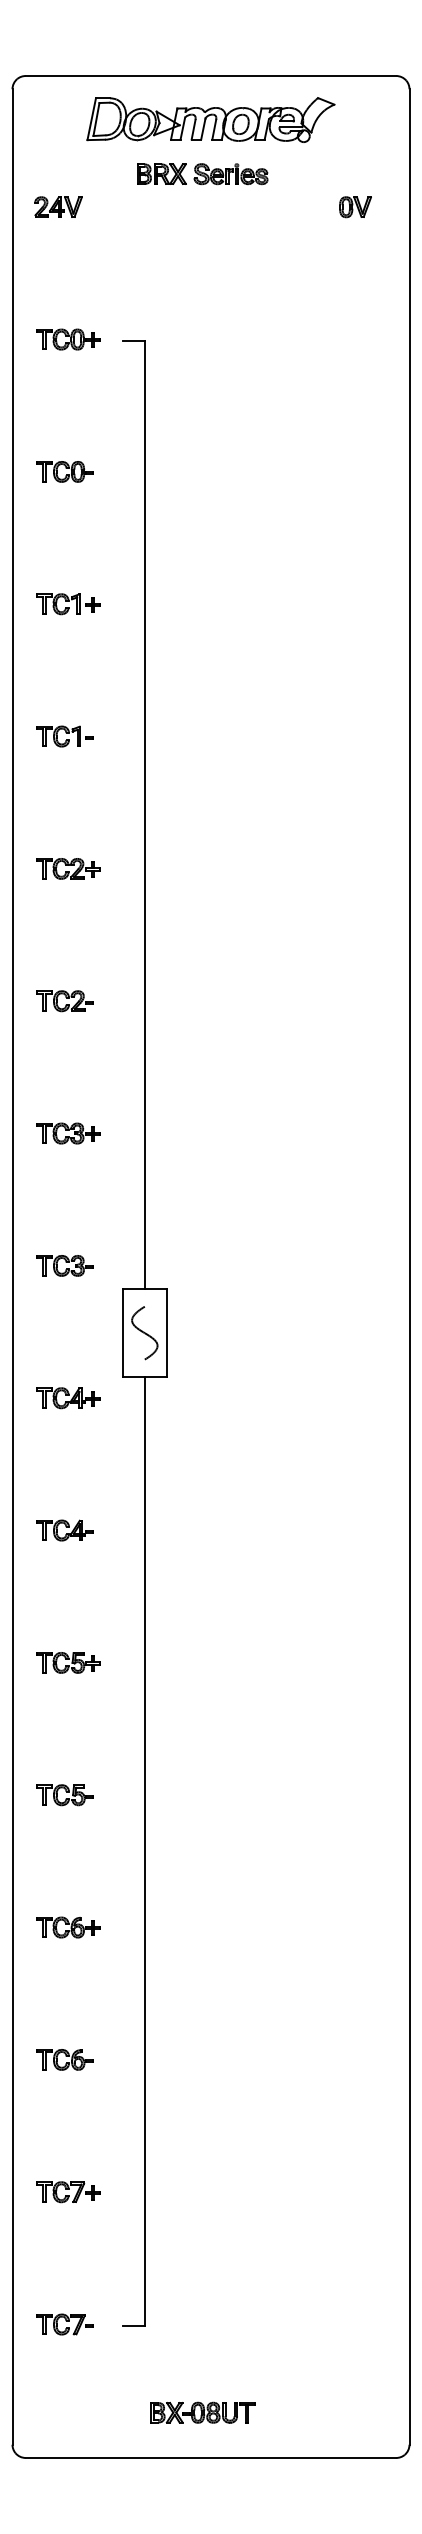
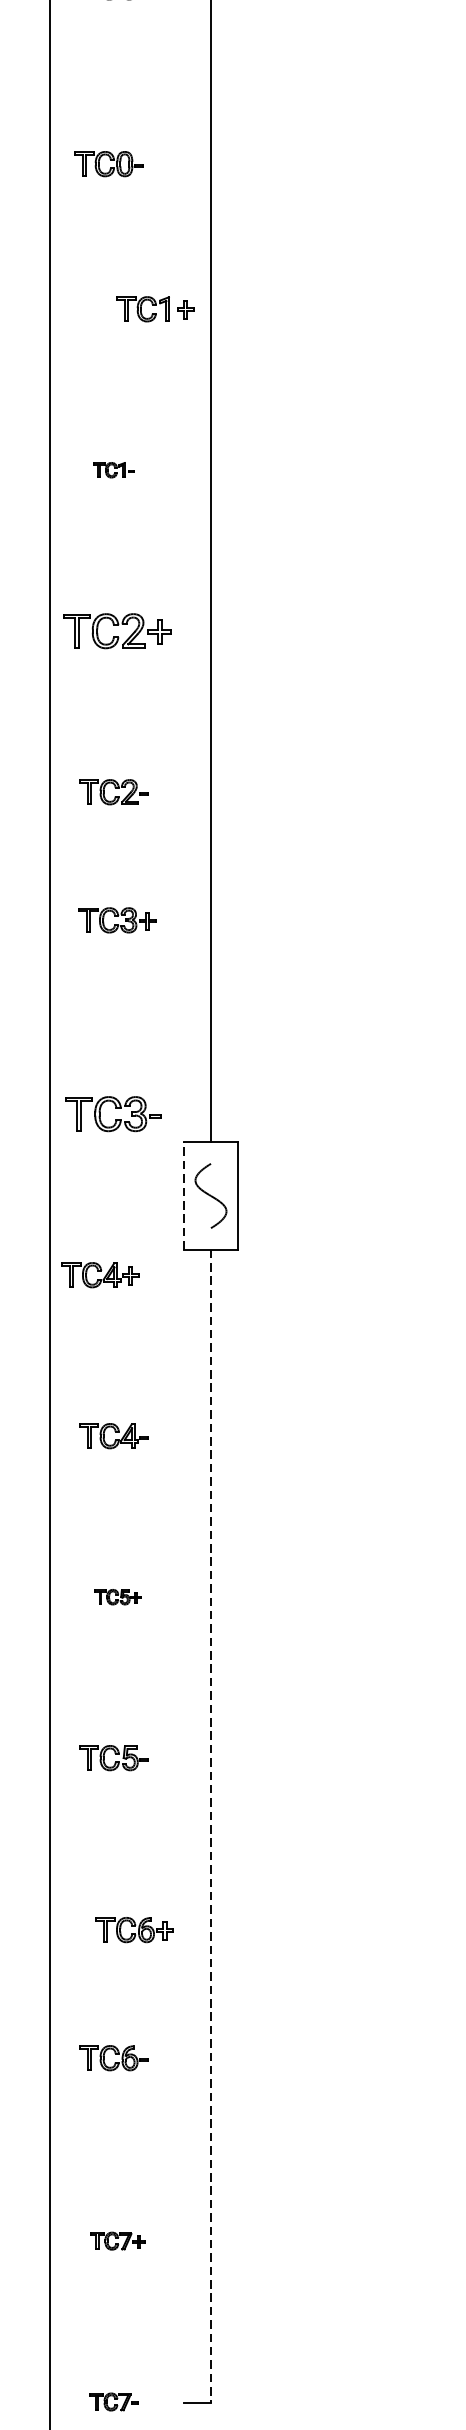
part: (64, 471) -> (108, 163), moved
part: (68, 604) -> (155, 309), moved
part: (64, 736) -> (113, 470), size x0.6
part: (68, 868) -> (118, 630), size x1.4
part: (68, 1133) -> (118, 920), moved
part: (64, 1265) -> (113, 1113), size x1.4
line: (122, 1332) -> (183, 1195), solid -> dashed
part: (68, 1398) -> (101, 1275), moved
part: (68, 1662) -> (118, 1596), size x0.6
line: (144, 1851) -> (210, 1826), solid -> dashed
part: (68, 1927) -> (135, 1929), moved
part: (64, 2059) -> (113, 2057), moved
part: (68, 2192) -> (118, 2241), size x0.7
part: (64, 2324) -> (113, 2401), size x0.7

